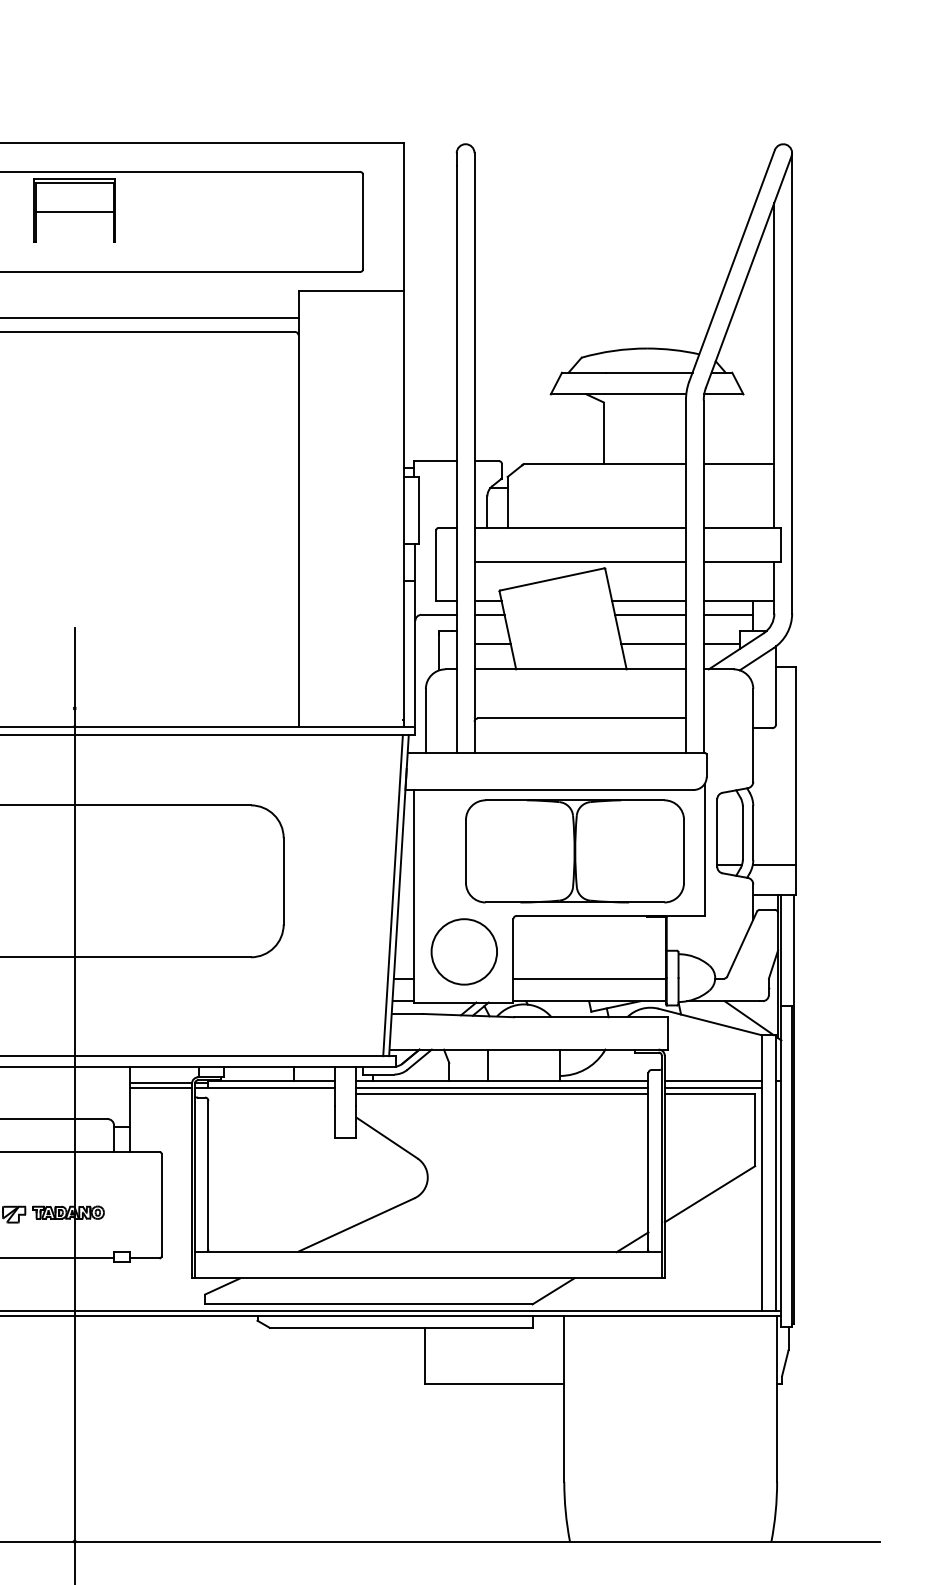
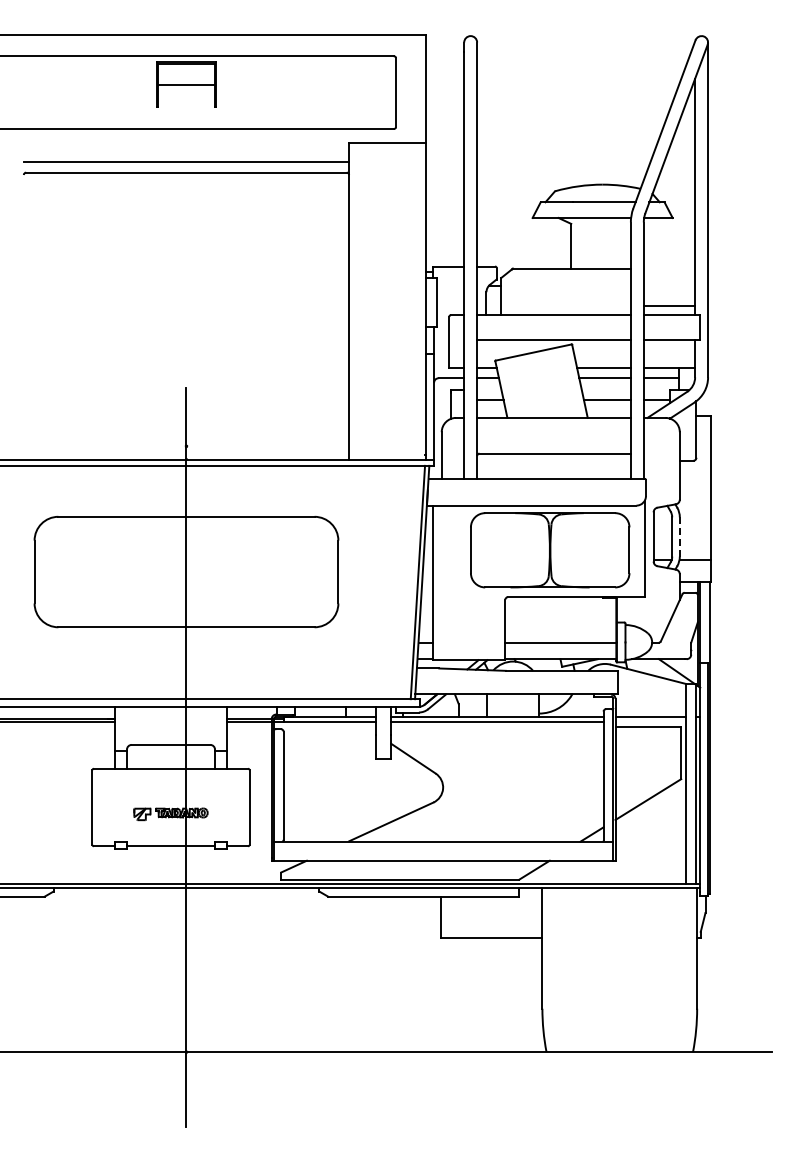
line: (739, 463) -> (669, 305), moved
line: (752, 832) -> (679, 536), solid -> dashed
circle: (464, 952) -> (469, 623), removed
line: (712, 1088) -> (650, 722), removed
line: (502, 1093) -> (497, 726), removed

